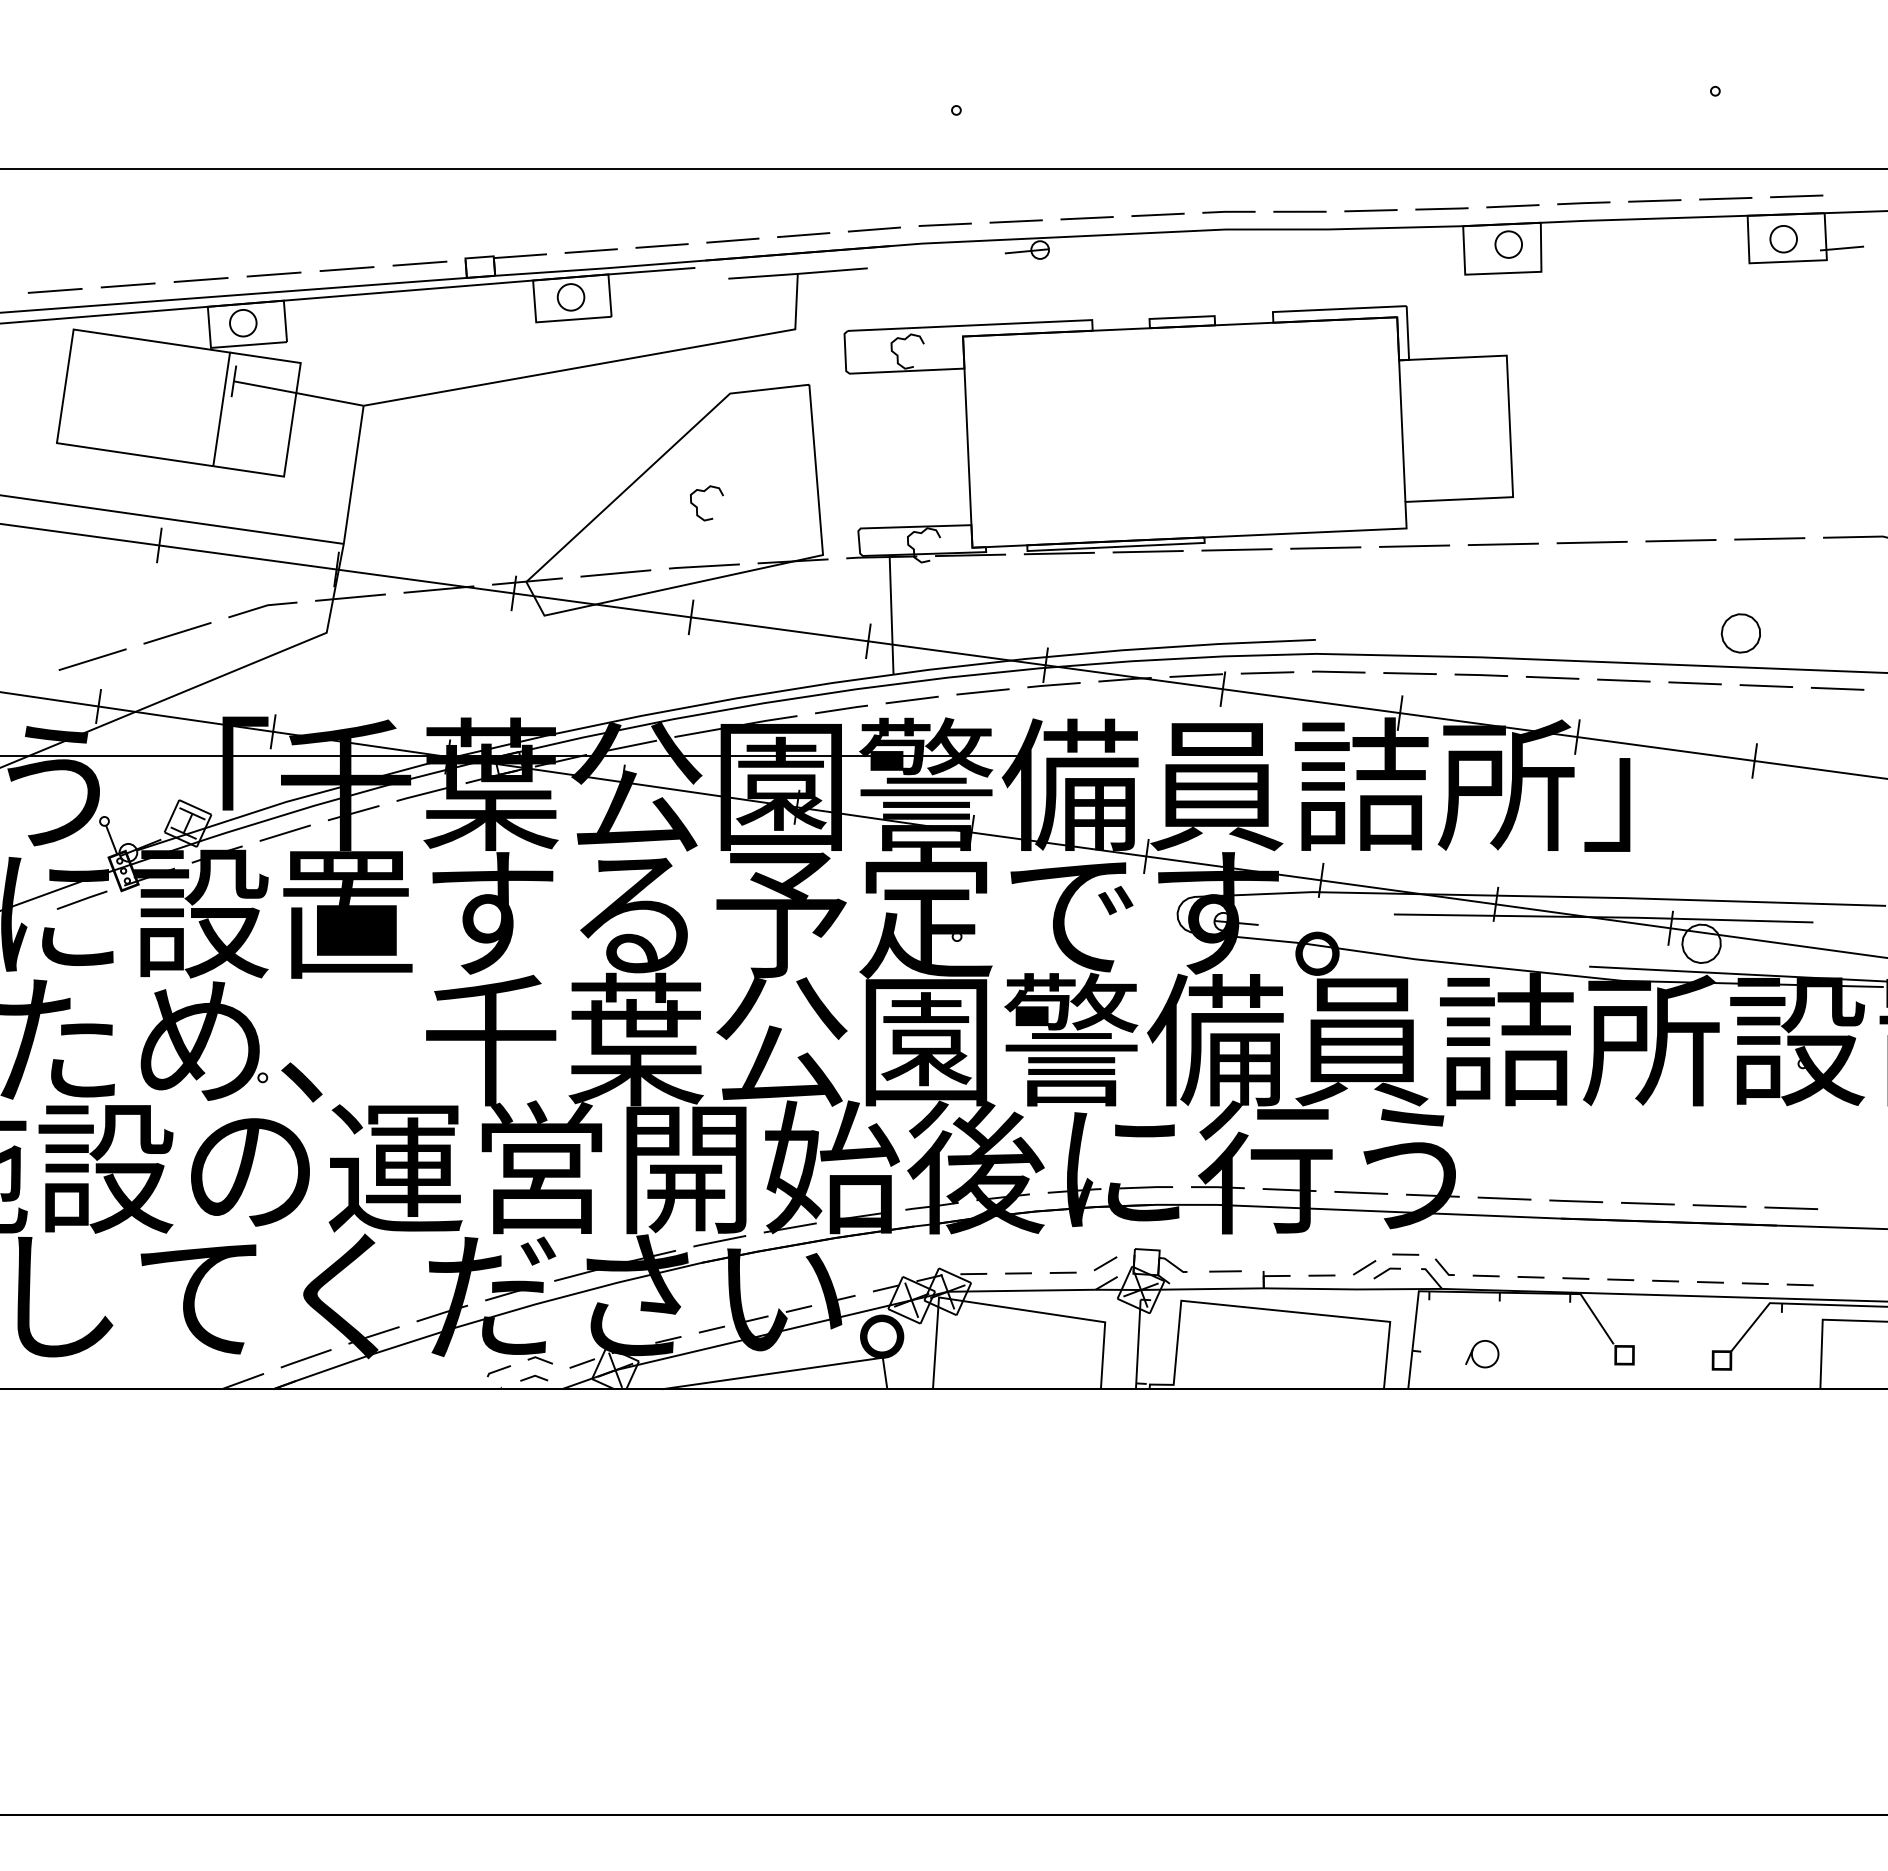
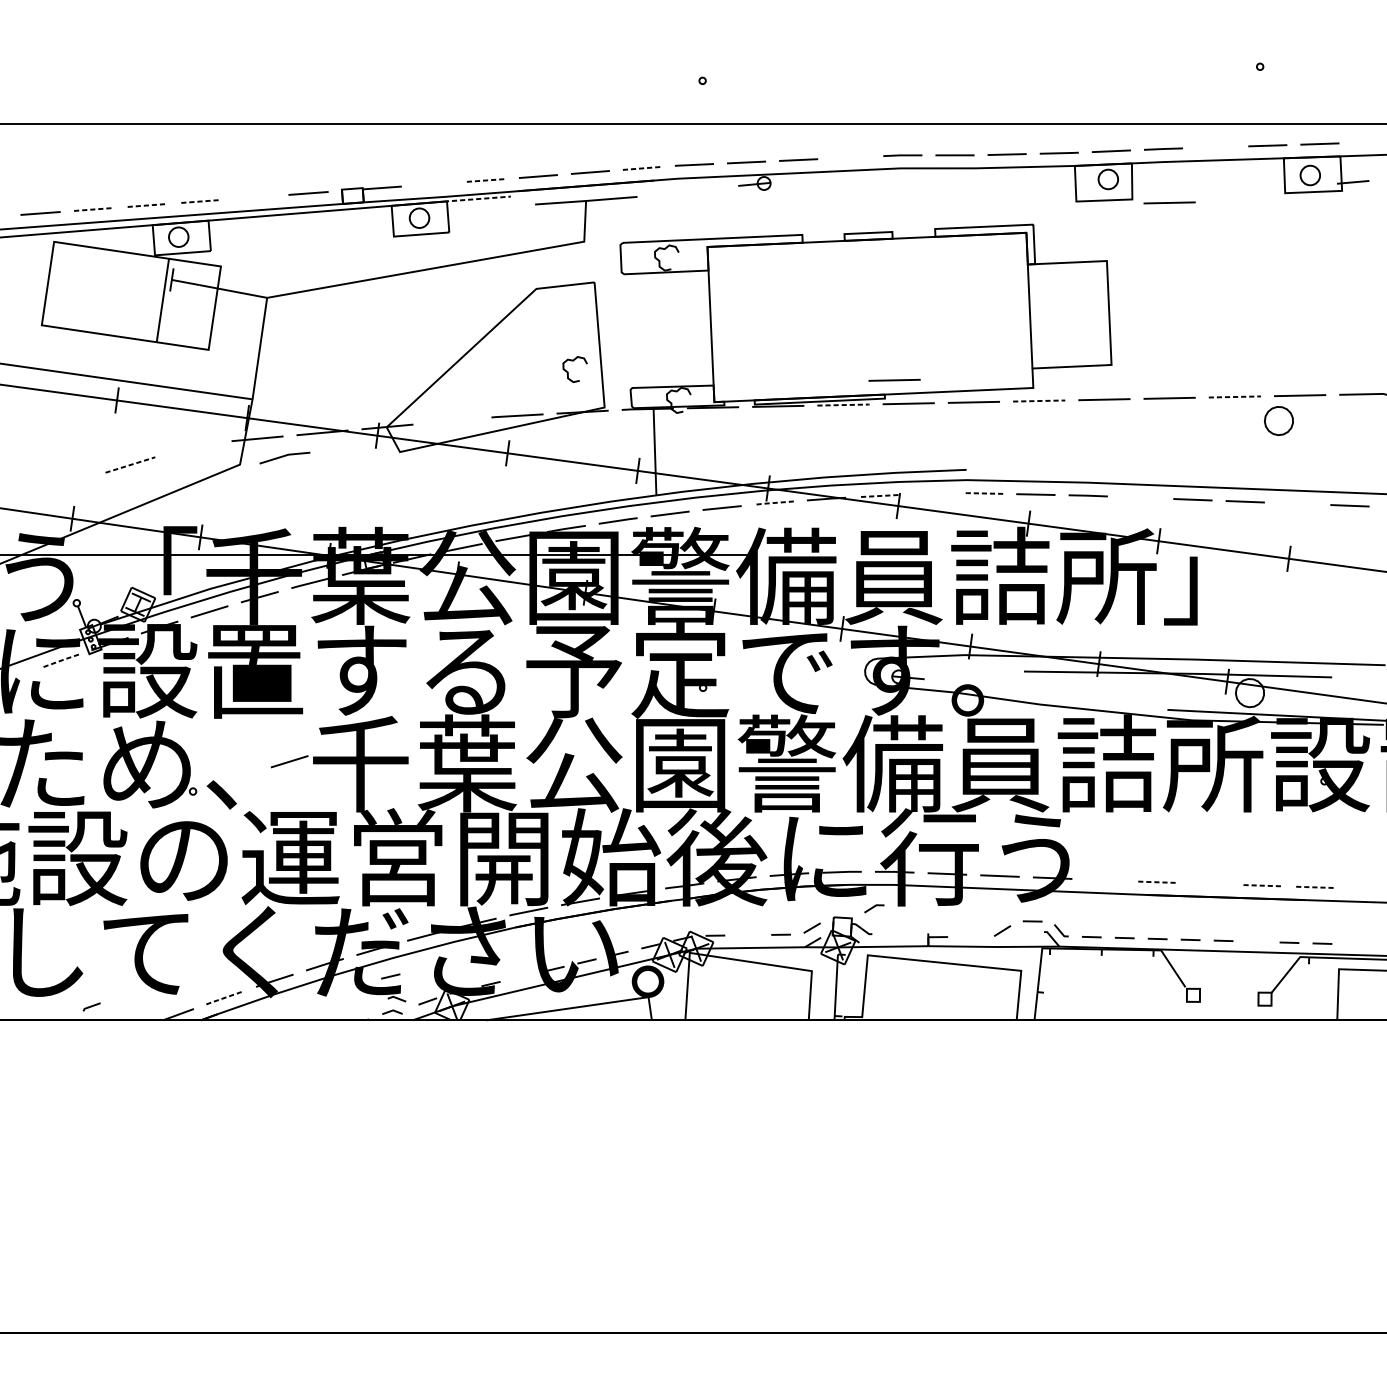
line: (1654, 200) -> (1215, 147), removed
line: (1157, 214) -> (850, 157), removed
line: (874, 229) -> (642, 168), solid -> dashed
line: (662, 245) -> (486, 180), solid -> dashed
line: (590, 250) -> (433, 183), removed
line: (346, 268) -> (254, 197), removed
line: (649, 271) -> (477, 199), solid -> dashed
line: (274, 274) -> (201, 201), solid -> dashed
line: (1591, 276) -> (1169, 202), added
line: (201, 279) -> (148, 205), solid -> dashed
line: (128, 285) -> (94, 209), solid -> dashed
curve: (697, 506) -> (568, 371), moved
line: (1217, 517) -> (894, 379), added
line: (1680, 540) -> (1234, 396), solid -> dashed
line: (1414, 546) -> (1039, 401), solid -> dashed
line: (1149, 551) -> (844, 404), solid -> dashed
line: (615, 573) -> (452, 421), removed
line: (261, 608) -> (283, 457), moved
line: (177, 633) -> (130, 465), solid -> dashed
part: (1740, 633) -> (1278, 421), moved
line: (92, 659) -> (67, 484), removed
line: (1267, 672) -> (931, 493), removed
line: (1337, 672) -> (982, 493), solid -> dashed
line: (1196, 675) -> (878, 496), solid -> dashed
line: (1552, 677) -> (1140, 497), removed
line: (1053, 685) -> (773, 503), solid -> dashed
line: (1765, 685) -> (1296, 503), removed
line: (82, 900) -> (60, 661), solid -> dashed
line: (393, 1036) -> (289, 761), added
line: (1504, 1198) -> (1105, 880), removed
line: (1575, 1201) -> (1157, 882), solid -> dashed
line: (1647, 1203) -> (1210, 883), removed
line: (1719, 1206) -> (1263, 886), solid -> dashed
line: (1790, 1208) -> (1315, 887), solid -> dashed
line: (1225, 1271) -> (900, 933), removed
line: (1385, 1272) -> (873, 908), moved
line: (1018, 1273) -> (748, 935), removed
line: (1321, 1275) -> (970, 936), removed
line: (1710, 1282) -> (1256, 941), removed
line: (711, 1329) -> (390, 976), moved
part: (1482, 1354) -> (1089, 994), removed
line: (305, 1358) -> (224, 997), solid -> dashed
line: (498, 1371) -> (91, 1007), moved

